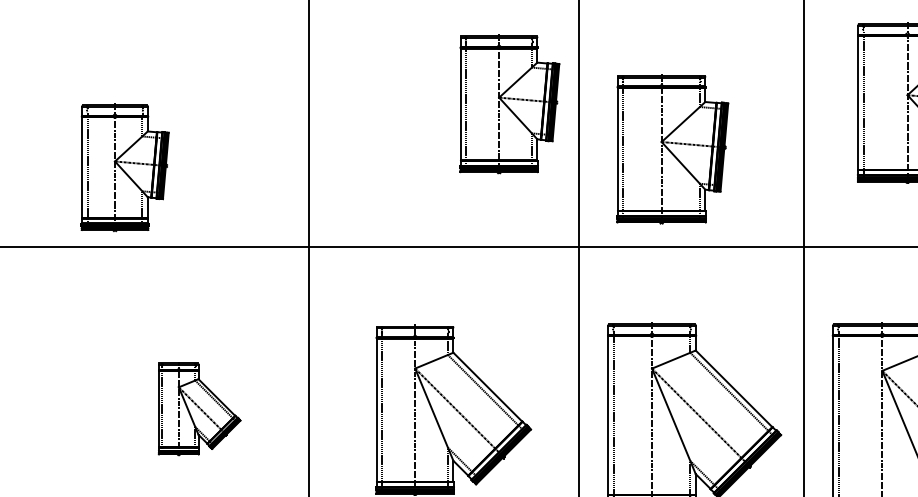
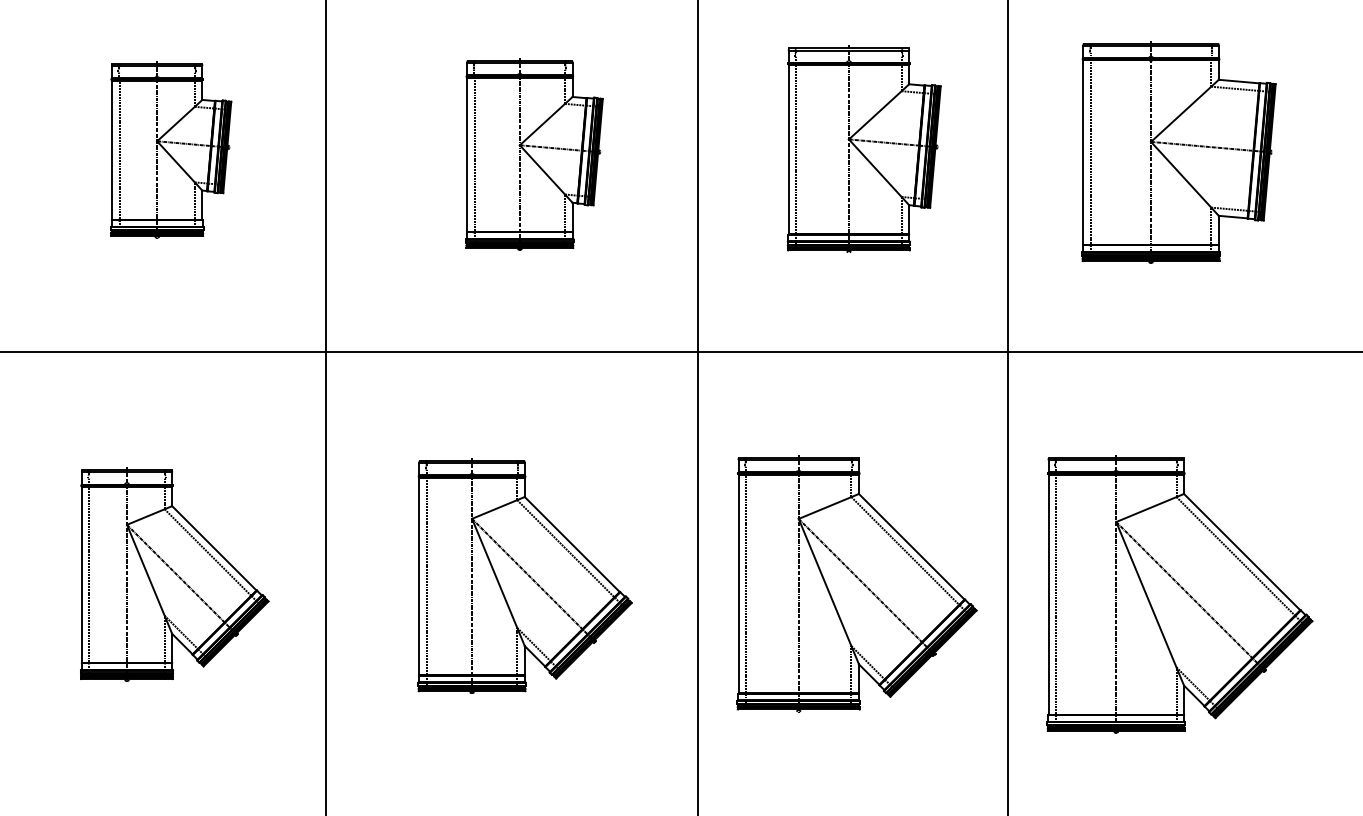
part: (509, 104) -> (534, 154), moved
part: (672, 148) -> (863, 148), moved
part: (125, 167) -> (171, 149), moved
part: (199, 408) -> (174, 574), size x1.67

